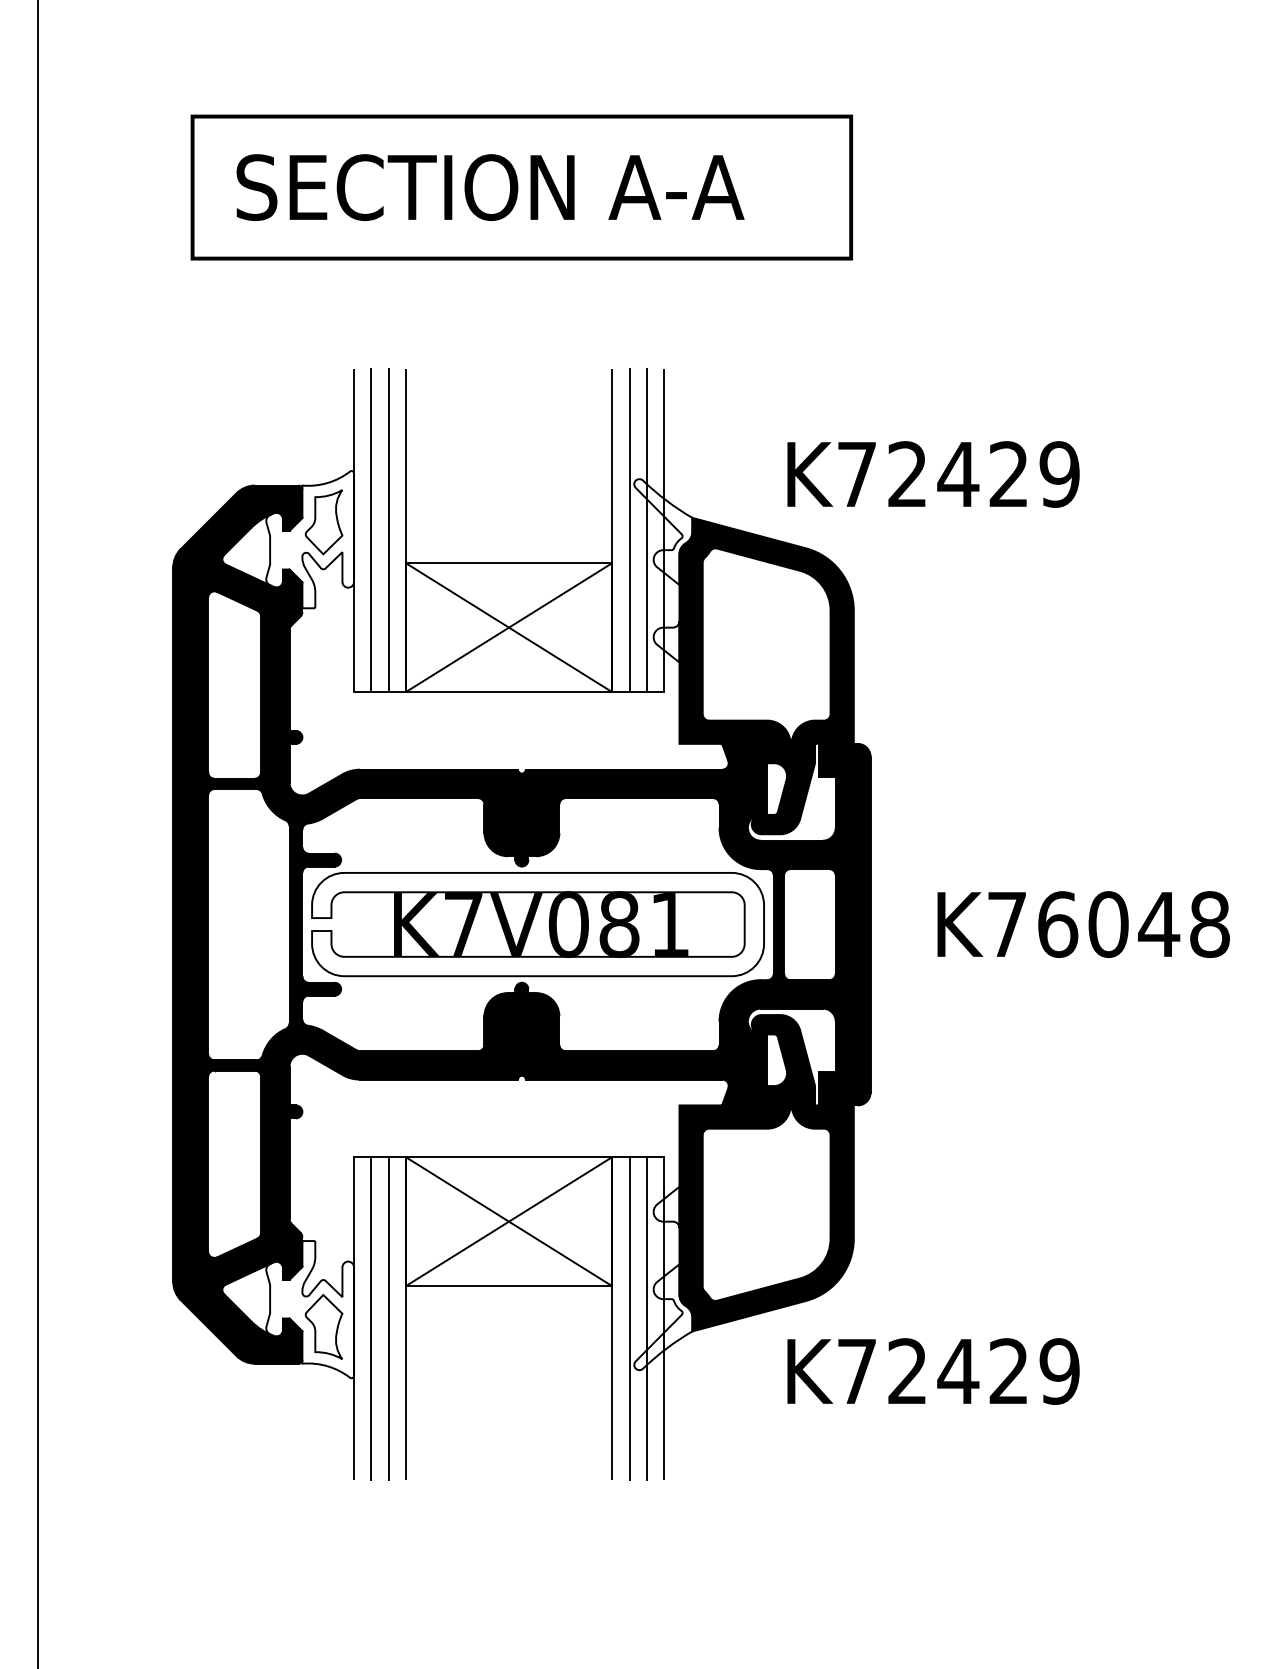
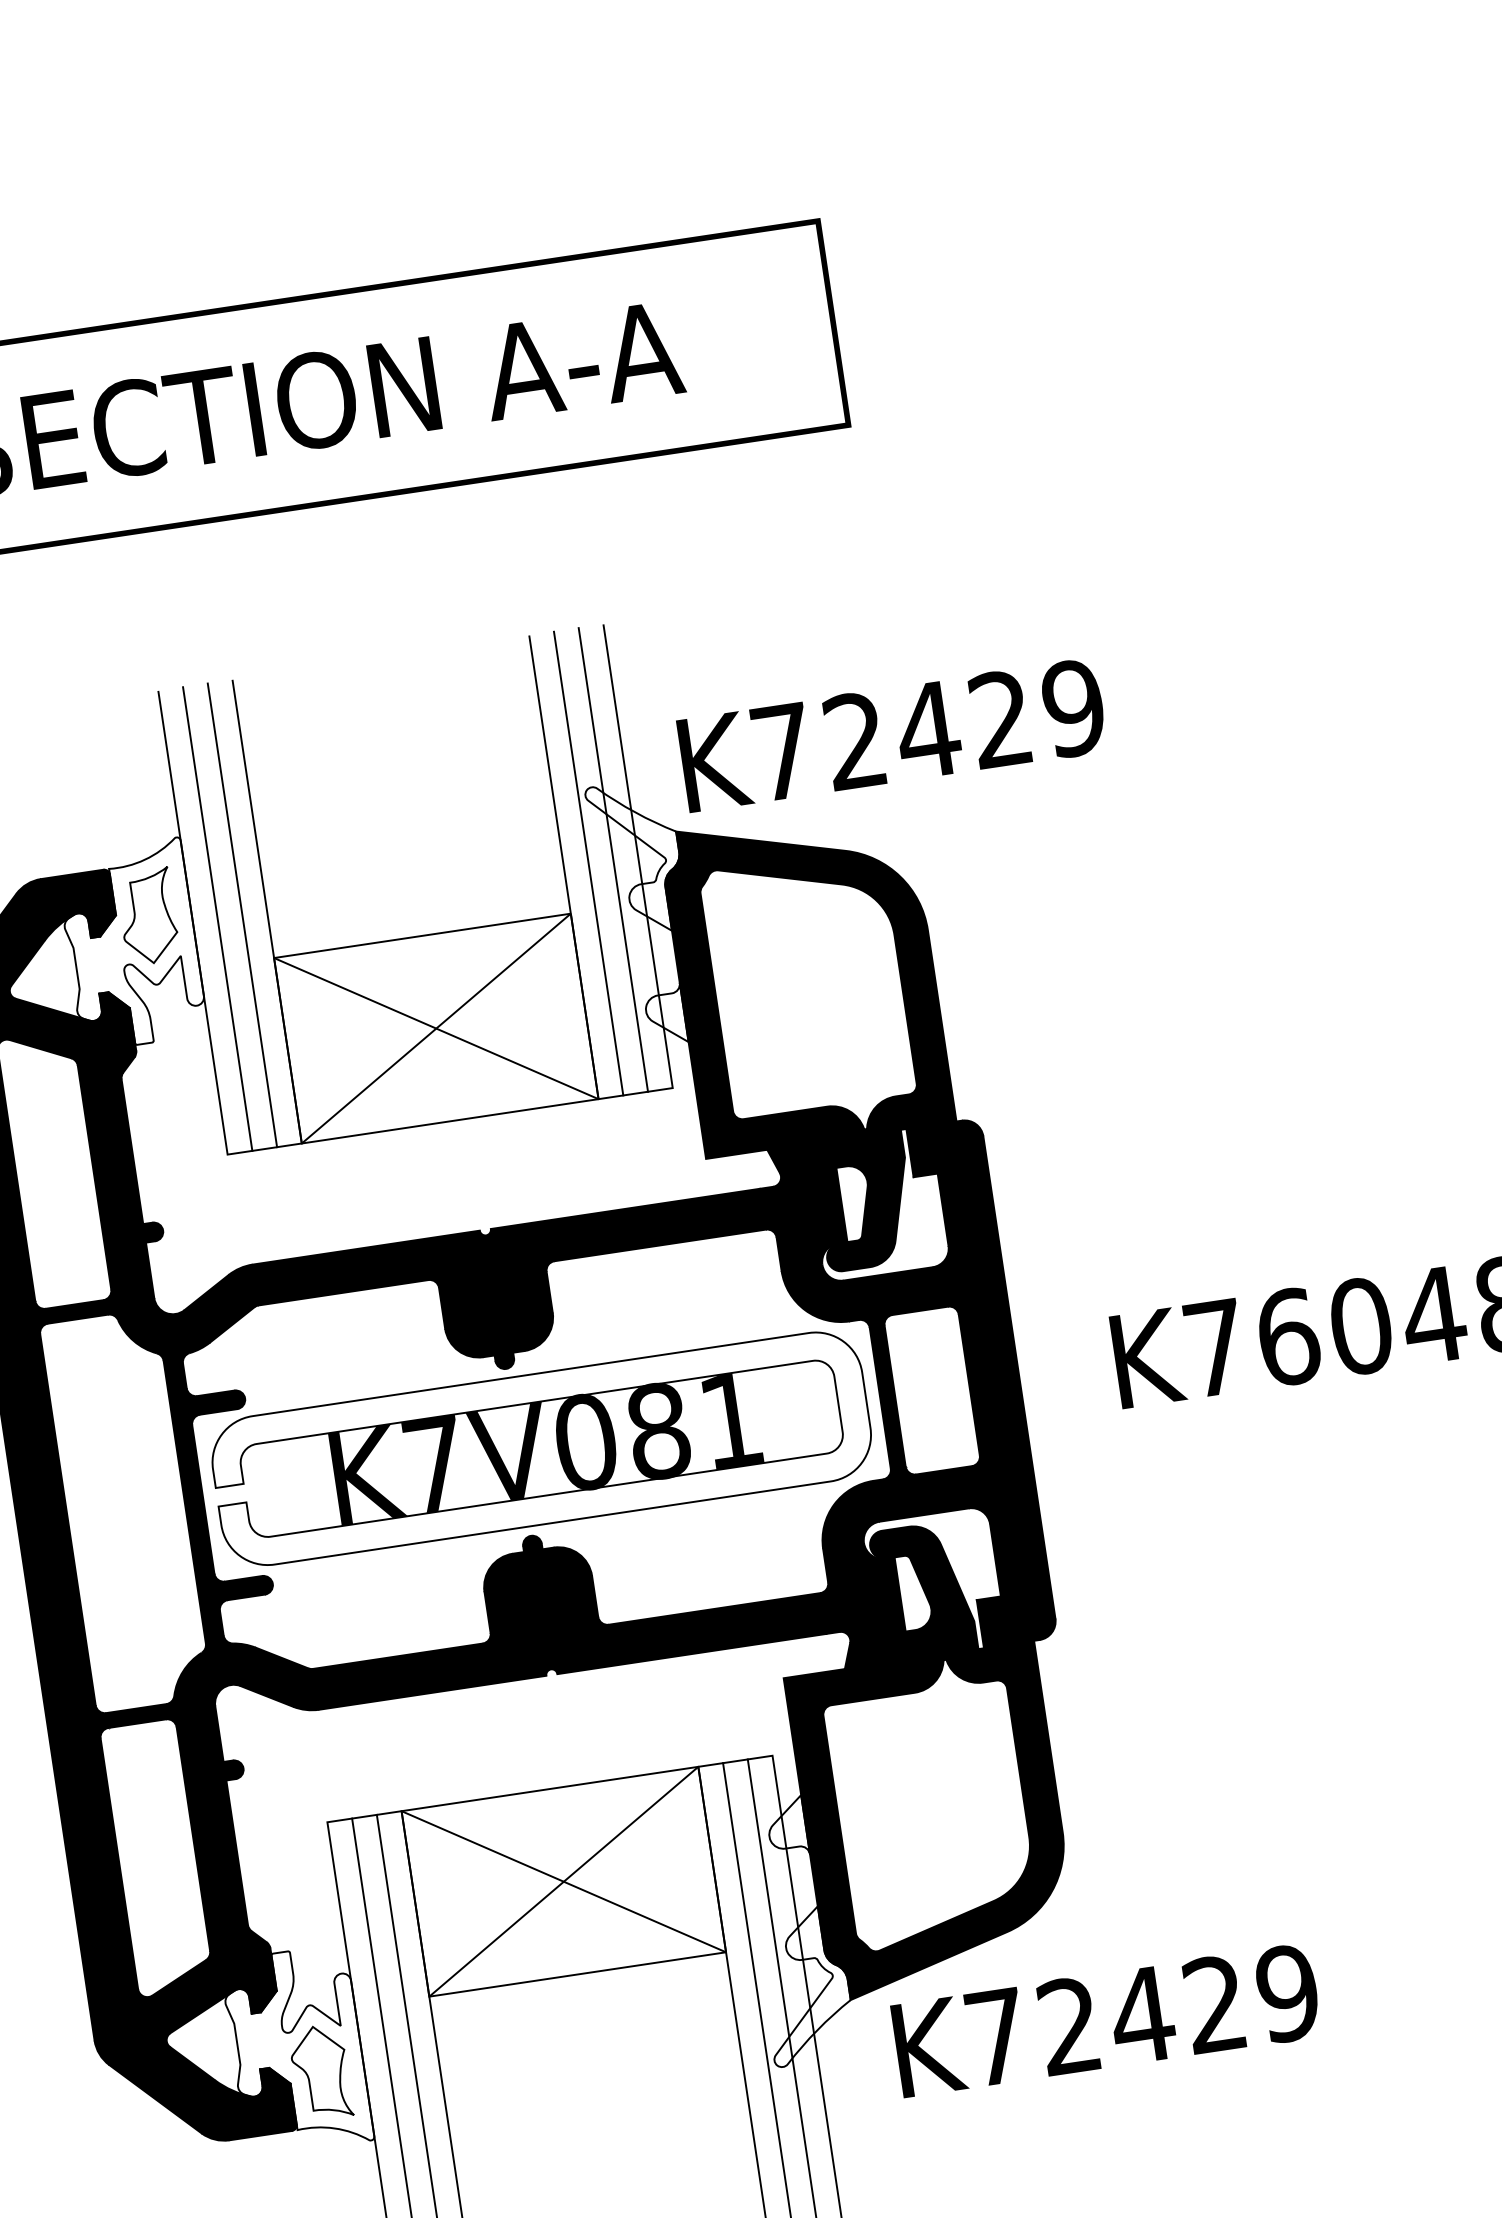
text: (933, 474) -> (892, 735), moved
text: (933, 1371) -> (1106, 2020), moved

